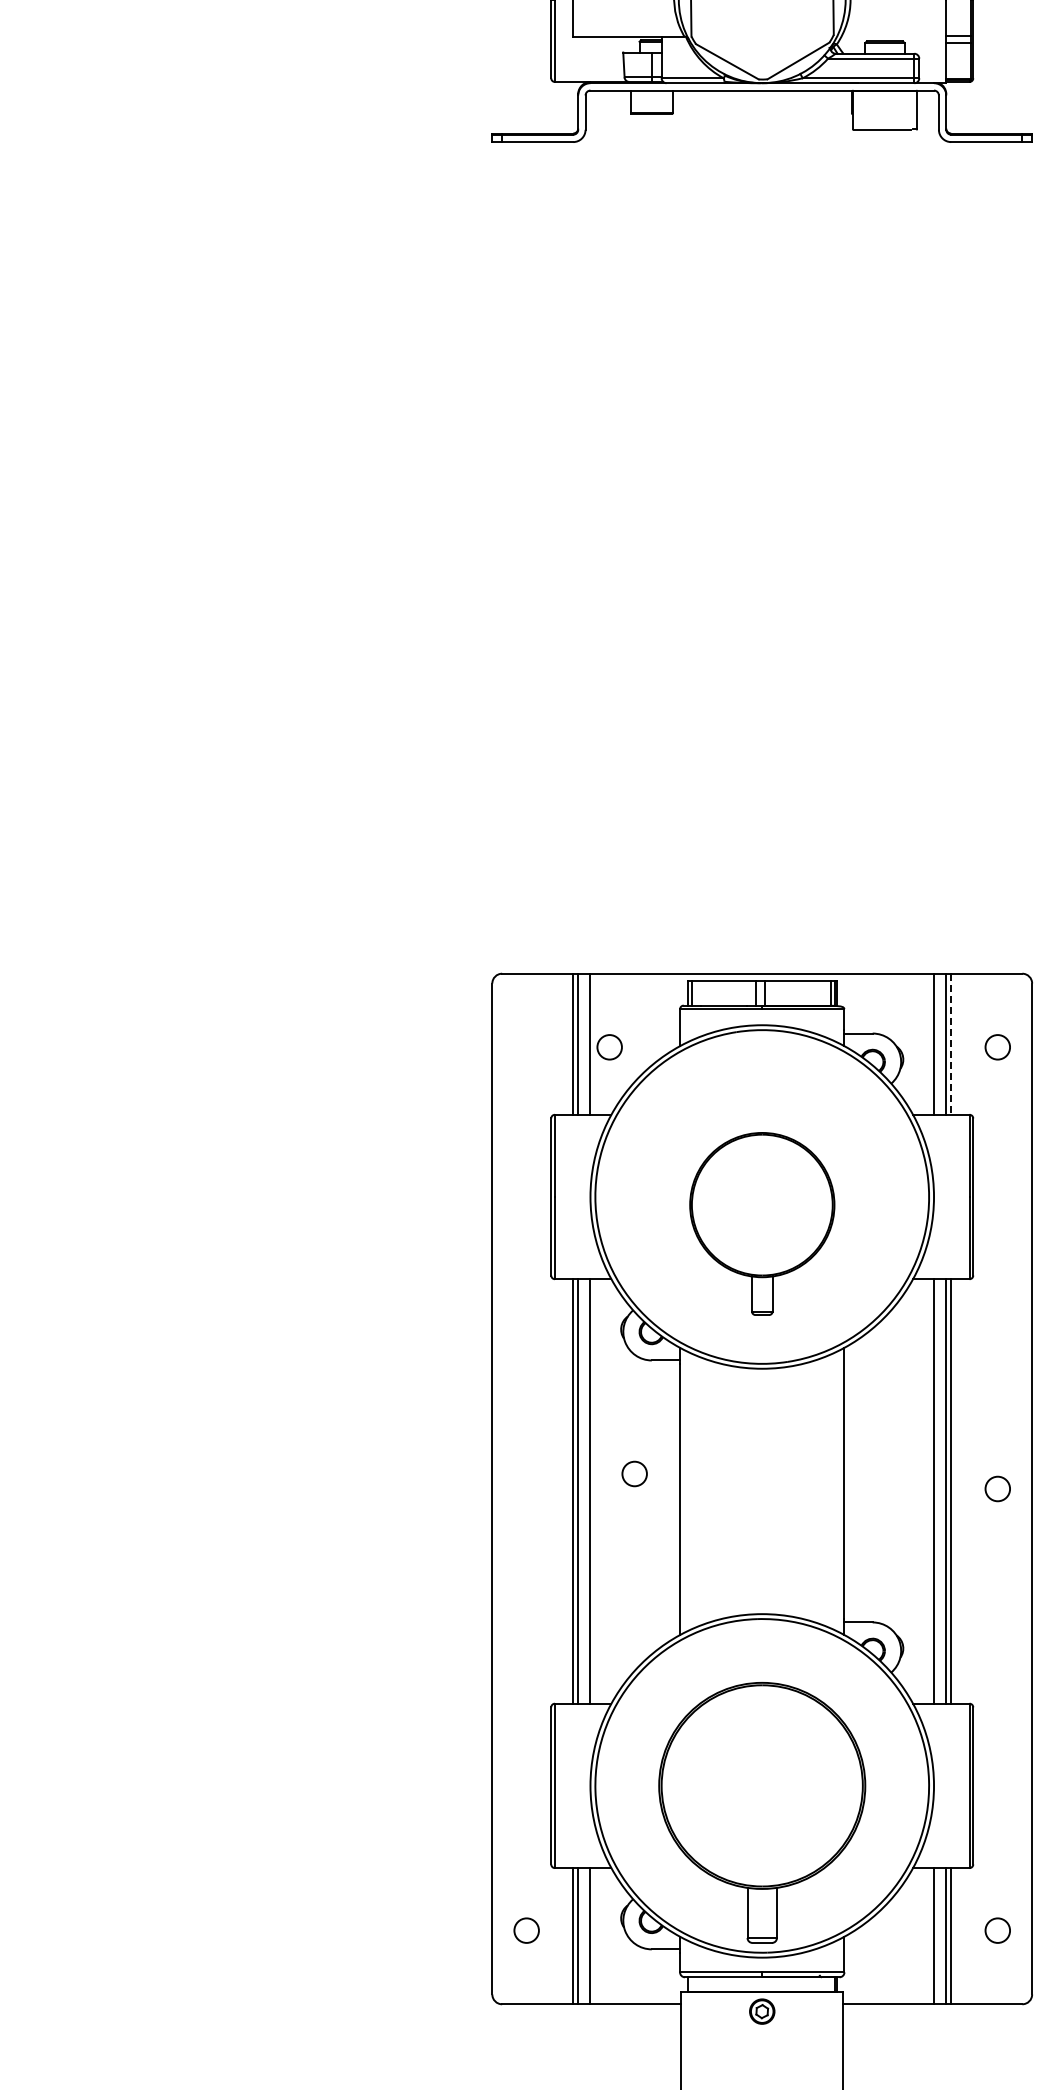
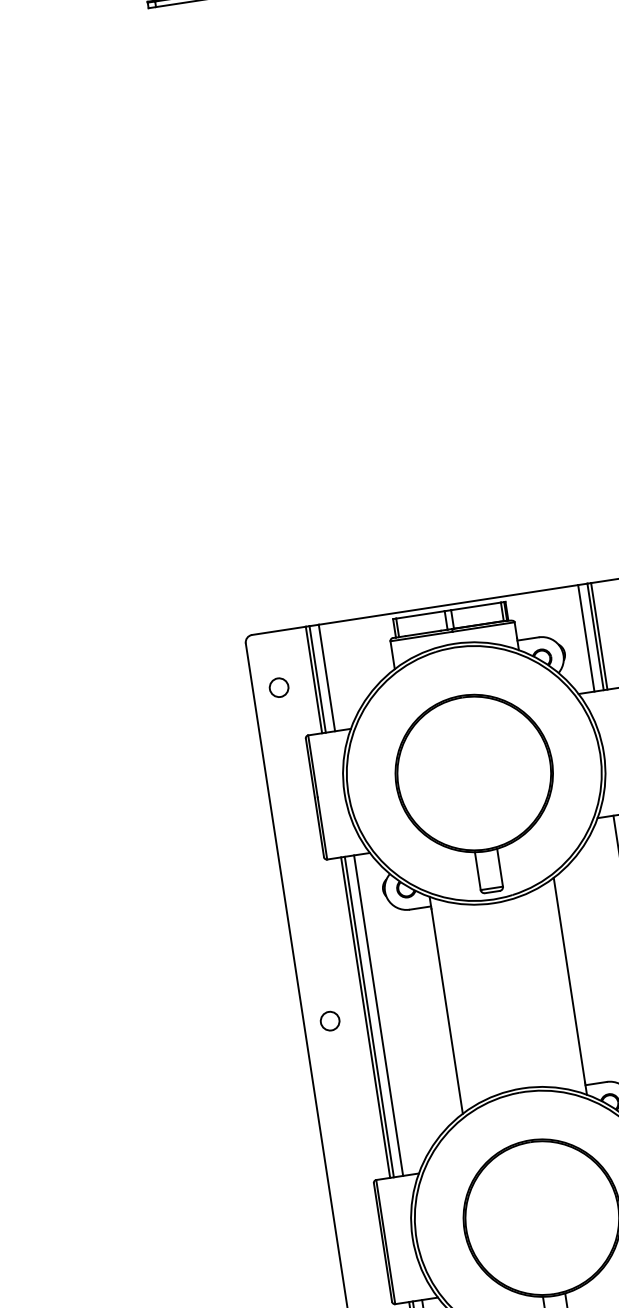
line: (951, 1044) -> (599, 636), dashed -> solid
circle: (609, 1047) -> (279, 687), moved
part: (762, 1223) -> (477, 793), size x1.43
circle: (634, 1473) -> (329, 1020), moved

